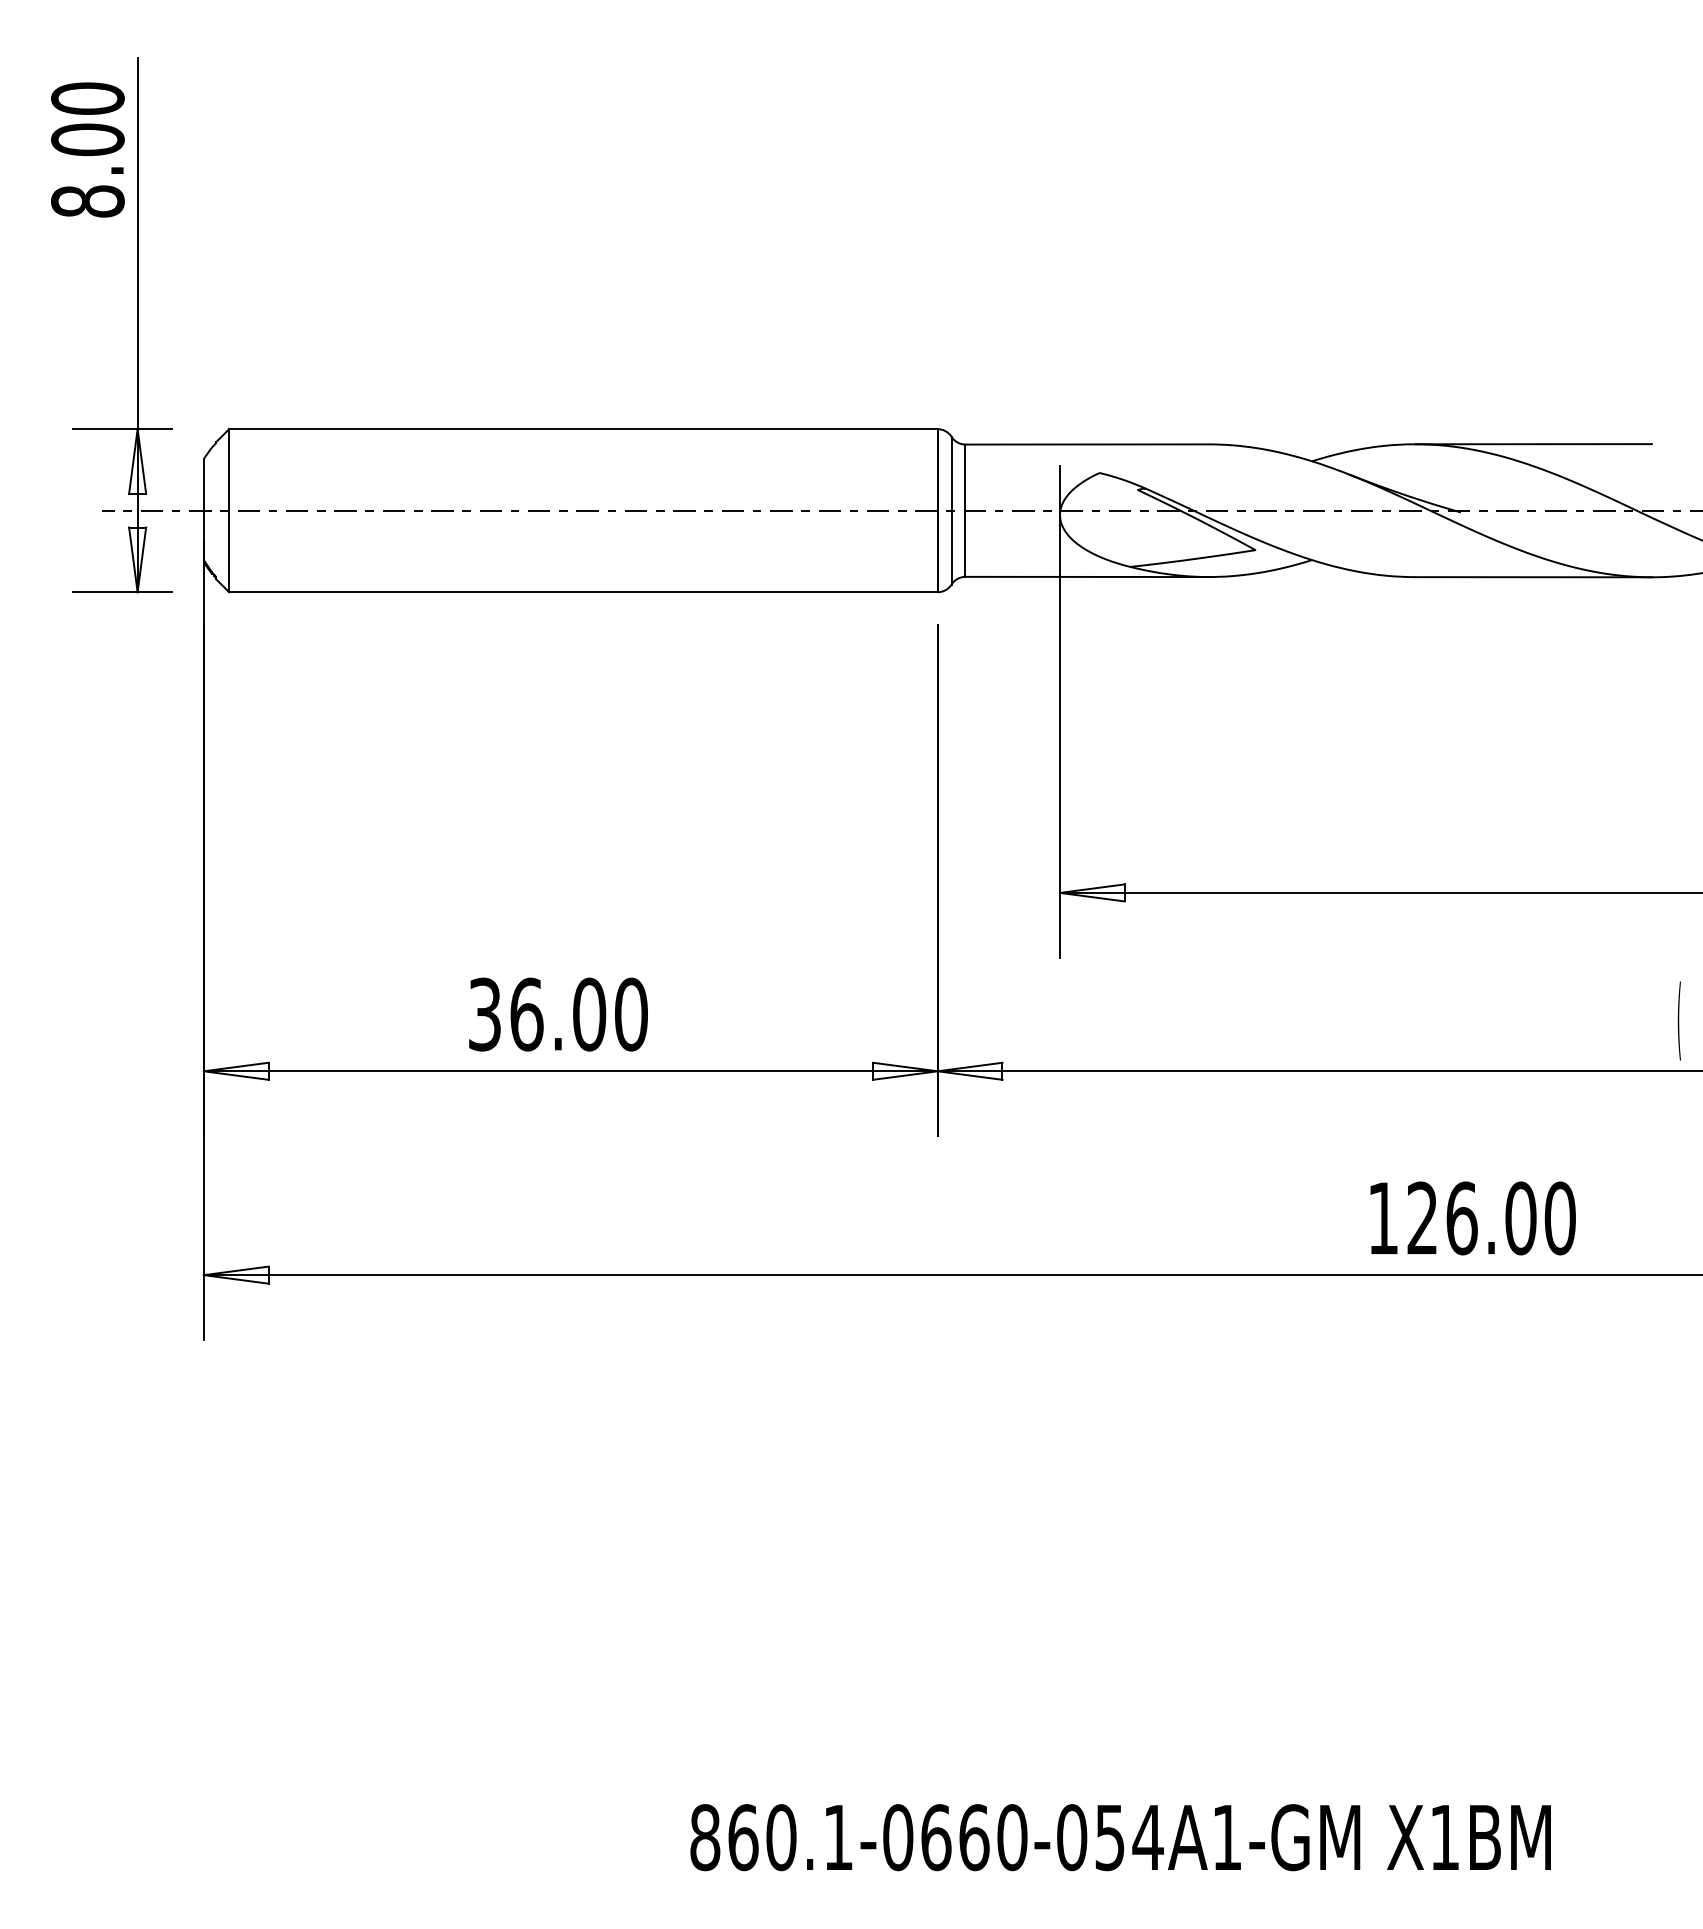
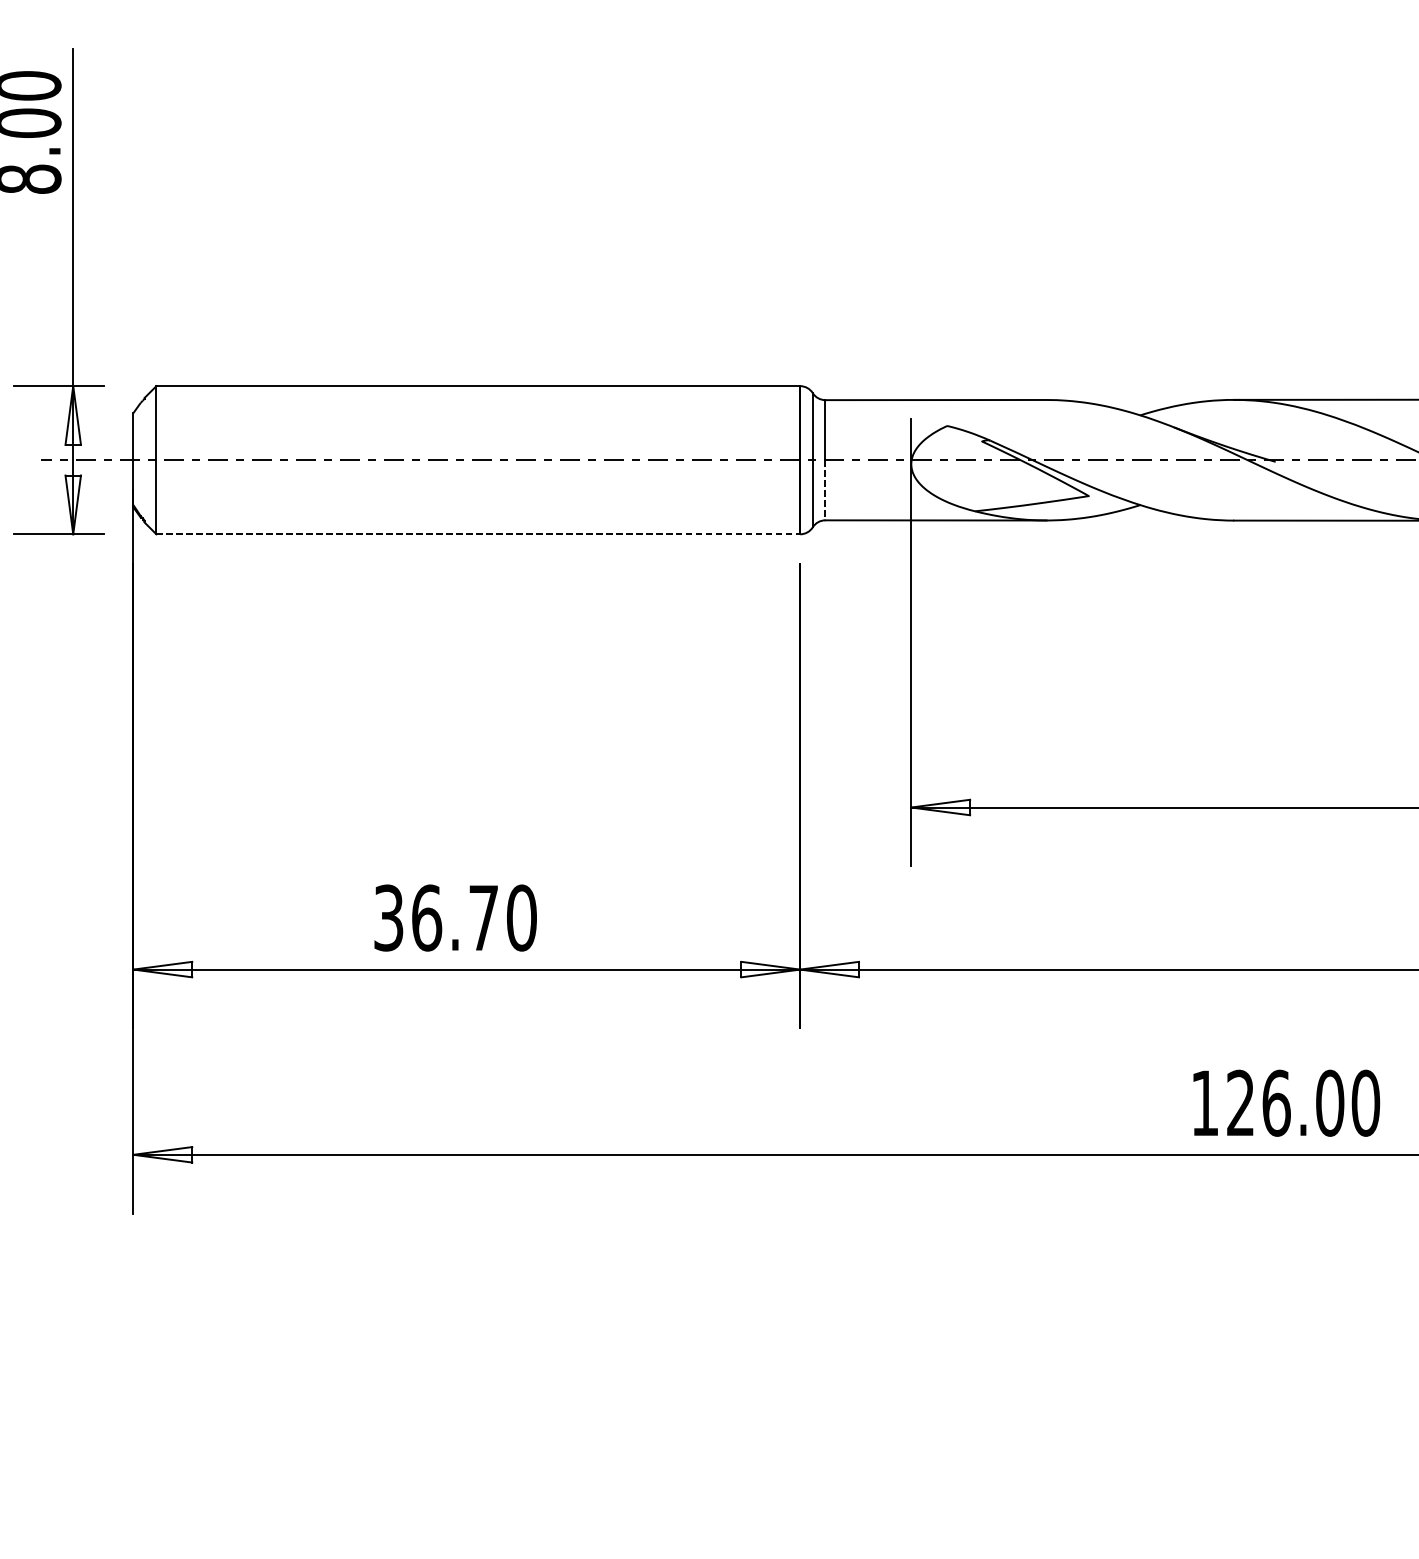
line: (965, 544) -> (825, 490), solid -> dashed
line: (583, 592) -> (478, 534), solid -> dashed
text: (589, 1014) -> (483, 917), 36.00 -> 36.70

